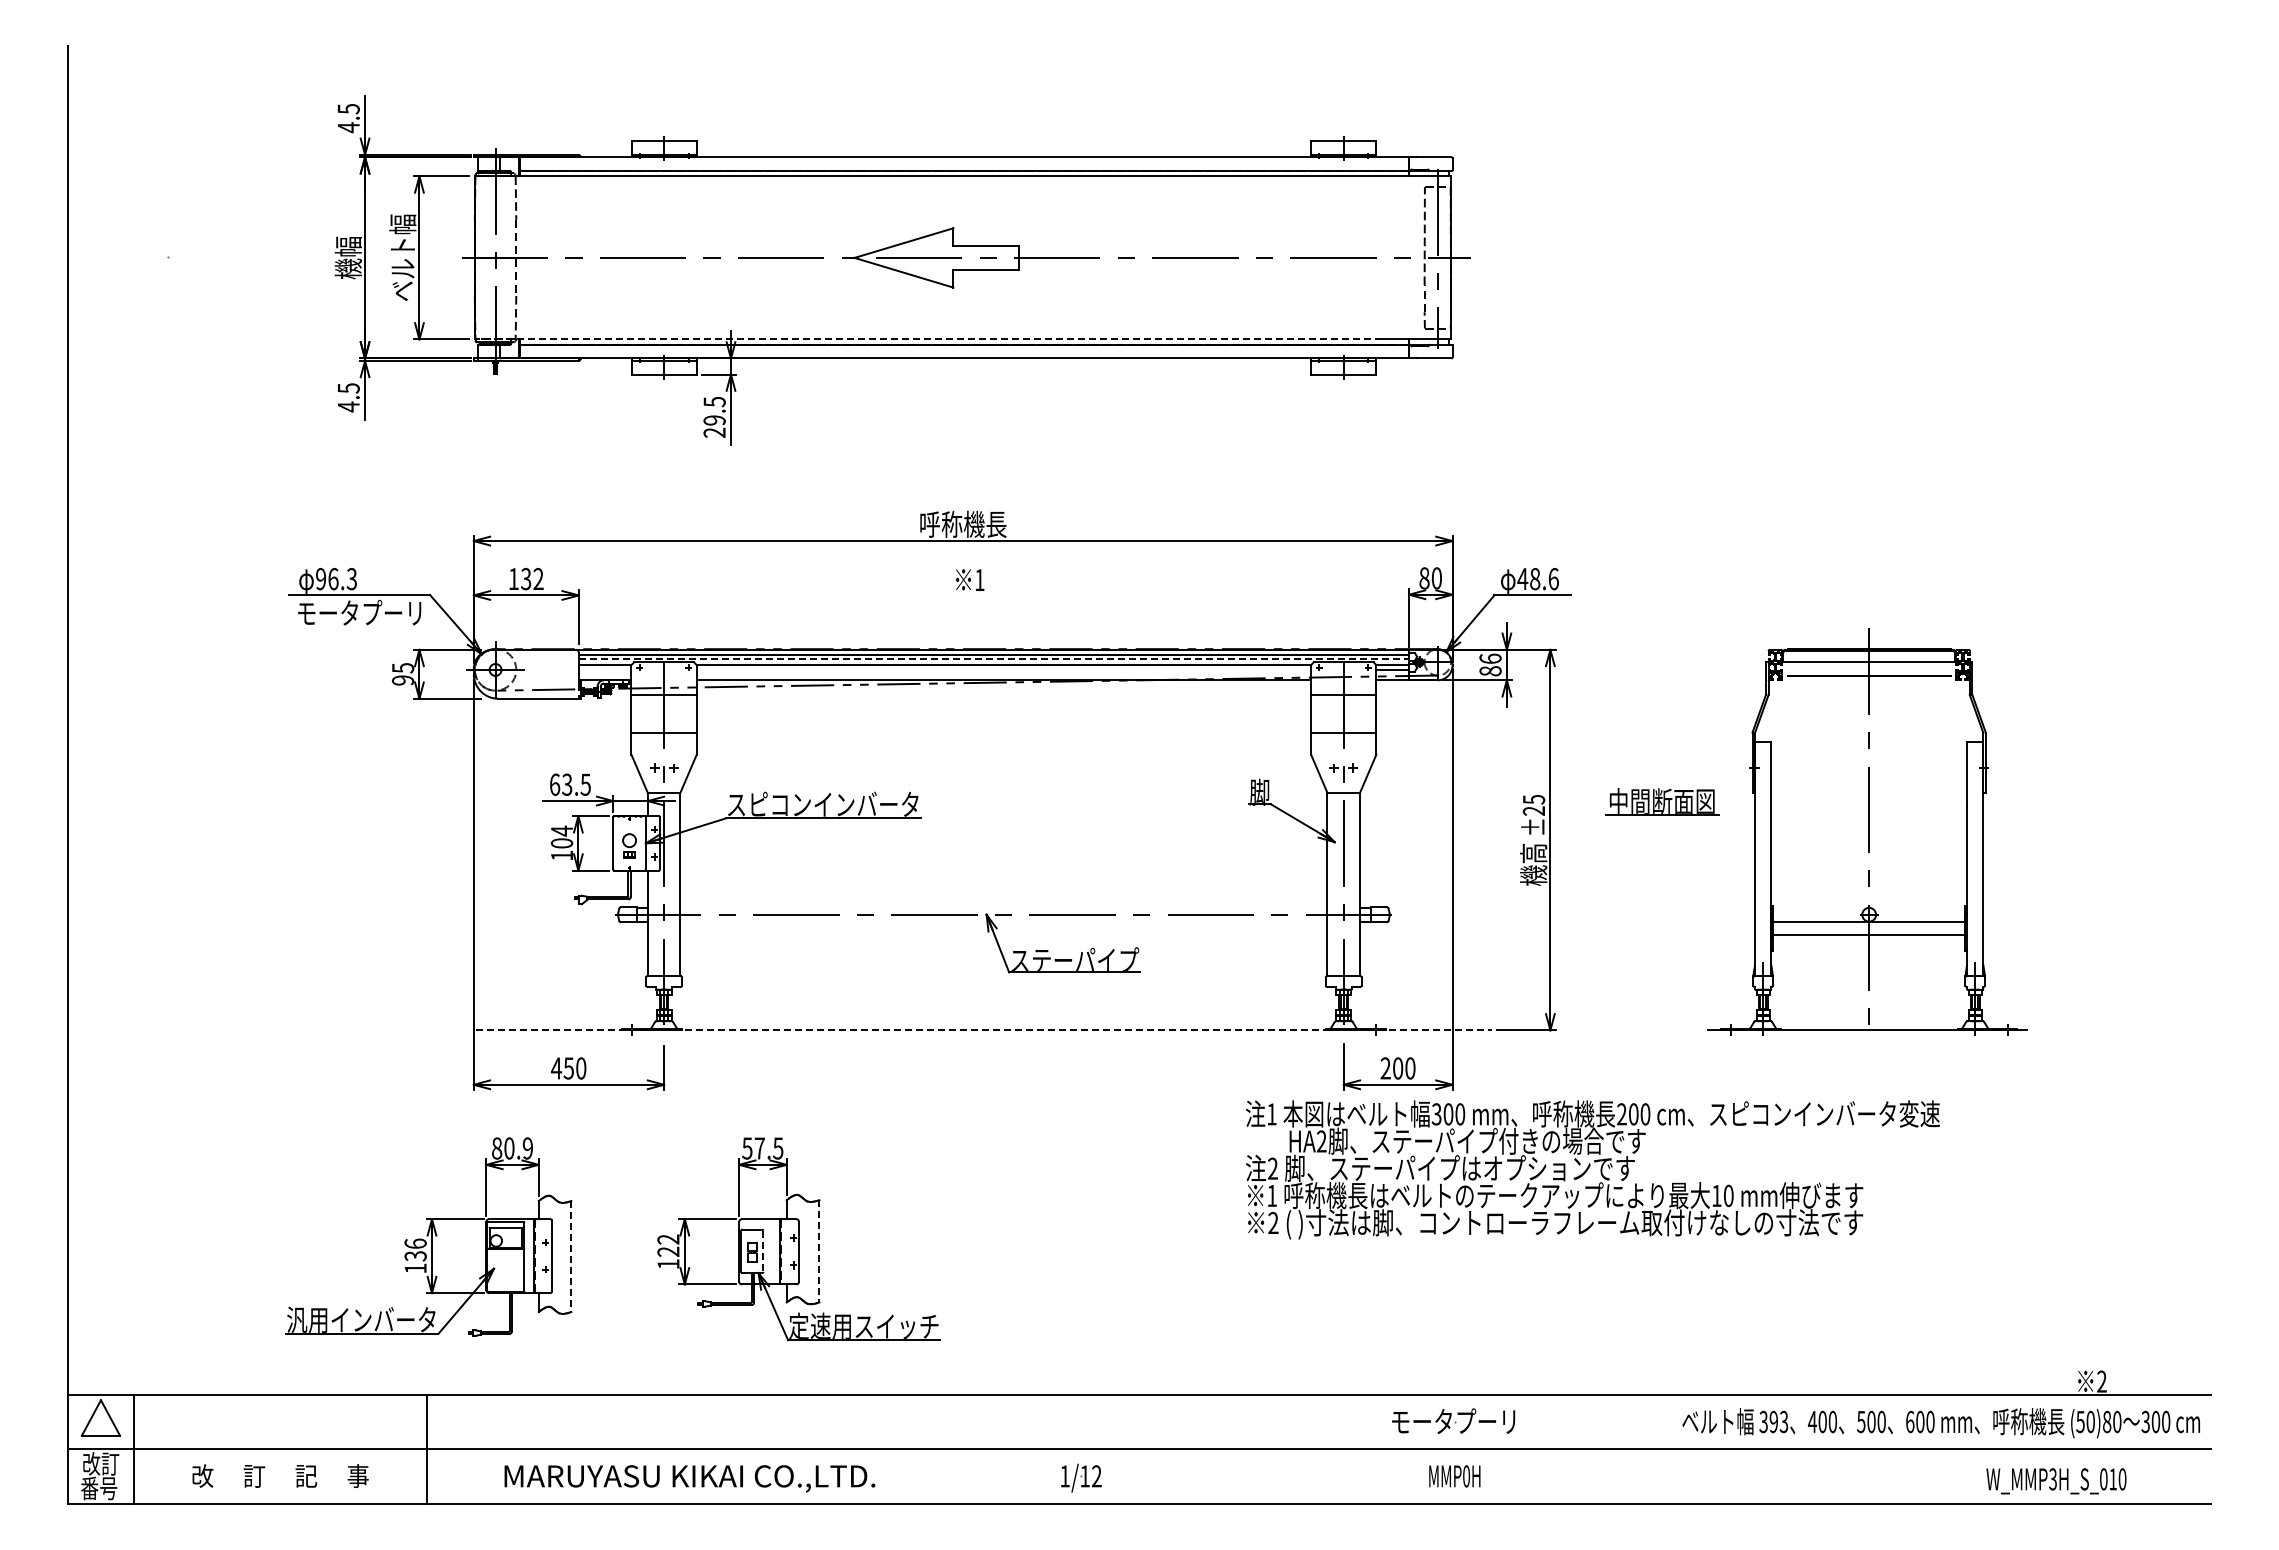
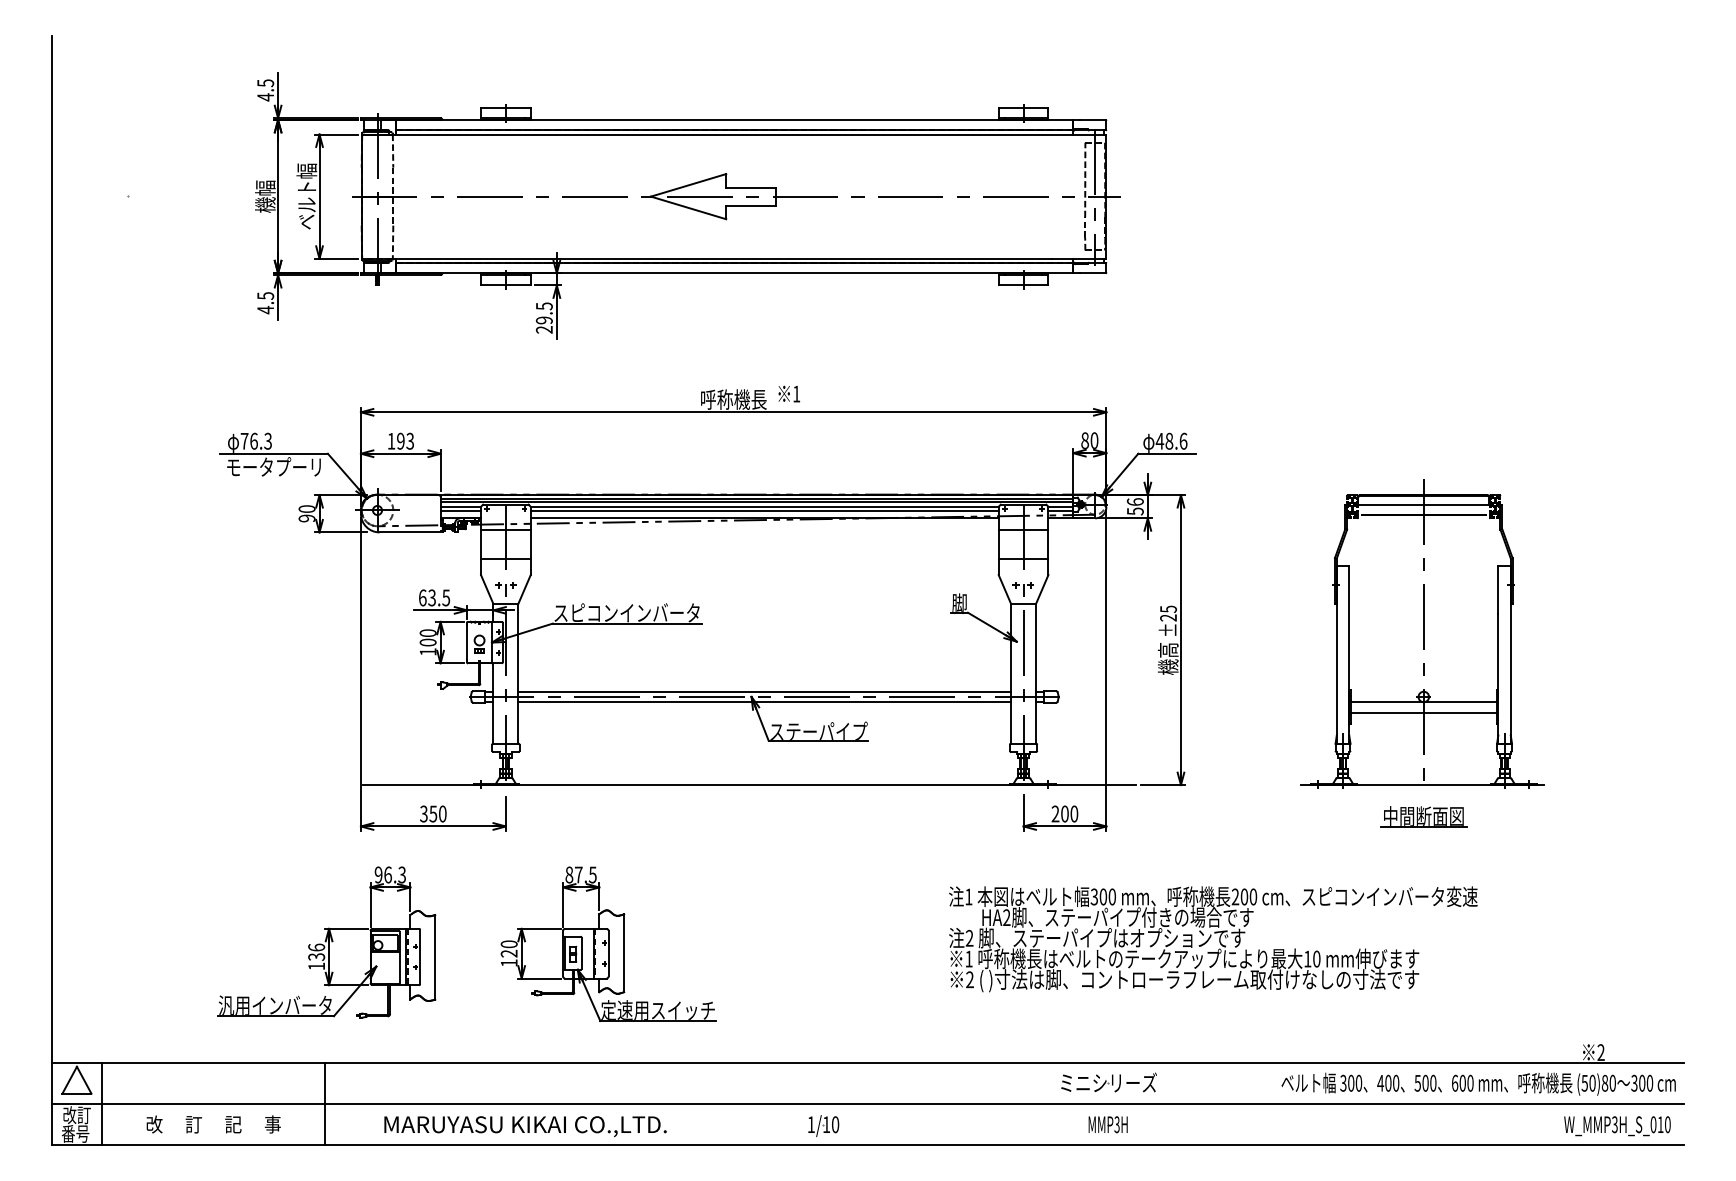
line: (927, 339) -> (706, 258), dashed -> solid
text: (321, 579) -> (244, 441), 96.3 -> 76.3
text: (532, 579) -> (405, 441), 132 -> 193
text: (970, 579) -> (789, 393), moved
line: (994, 659) -> (757, 502), dashed -> solid
text: (403, 668) -> (307, 509), 95 -> 90
line: (604, 670) -> (460, 510), added
line: (1003, 670) -> (764, 510), added
text: (1490, 671) -> (1135, 511), 86 -> 56
part: (1662, 801) -> (1424, 816), moved
text: (561, 830) -> (427, 632), 104 -> 100
line: (1003, 907) -> (764, 691), added
line: (1003, 921) -> (764, 702), added
line: (984, 1030) -> (749, 785), dashed -> solid
text: (556, 1068) -> (423, 814), 450 -> 350
text: (512, 1148) -> (390, 874), 80.9 -> 96.3
text: (747, 1148) -> (569, 874), 57.5 -> 87.5
text: (1592, 1169) -> (1213, 938), moved
text: (668, 1239) -> (509, 944), 122 -> 120
line: (763, 1251) -> (581, 953), dashed -> solid
line: (819, 1251) -> (624, 953), dashed -> solid
line: (571, 1257) -> (435, 958), dashed -> solid
text: (1455, 1420) -> (1108, 1082), モータプーリ -> ミニシリーズ
text: (1778, 1422) -> (1354, 1083), 393 -> 300
text: (1096, 1476) -> (835, 1124), 1/12 -> 1/10
text: (1466, 1476) -> (1117, 1124), MMP0H -> MMP3H
text: (2056, 1481) -> (1617, 1126), moved

